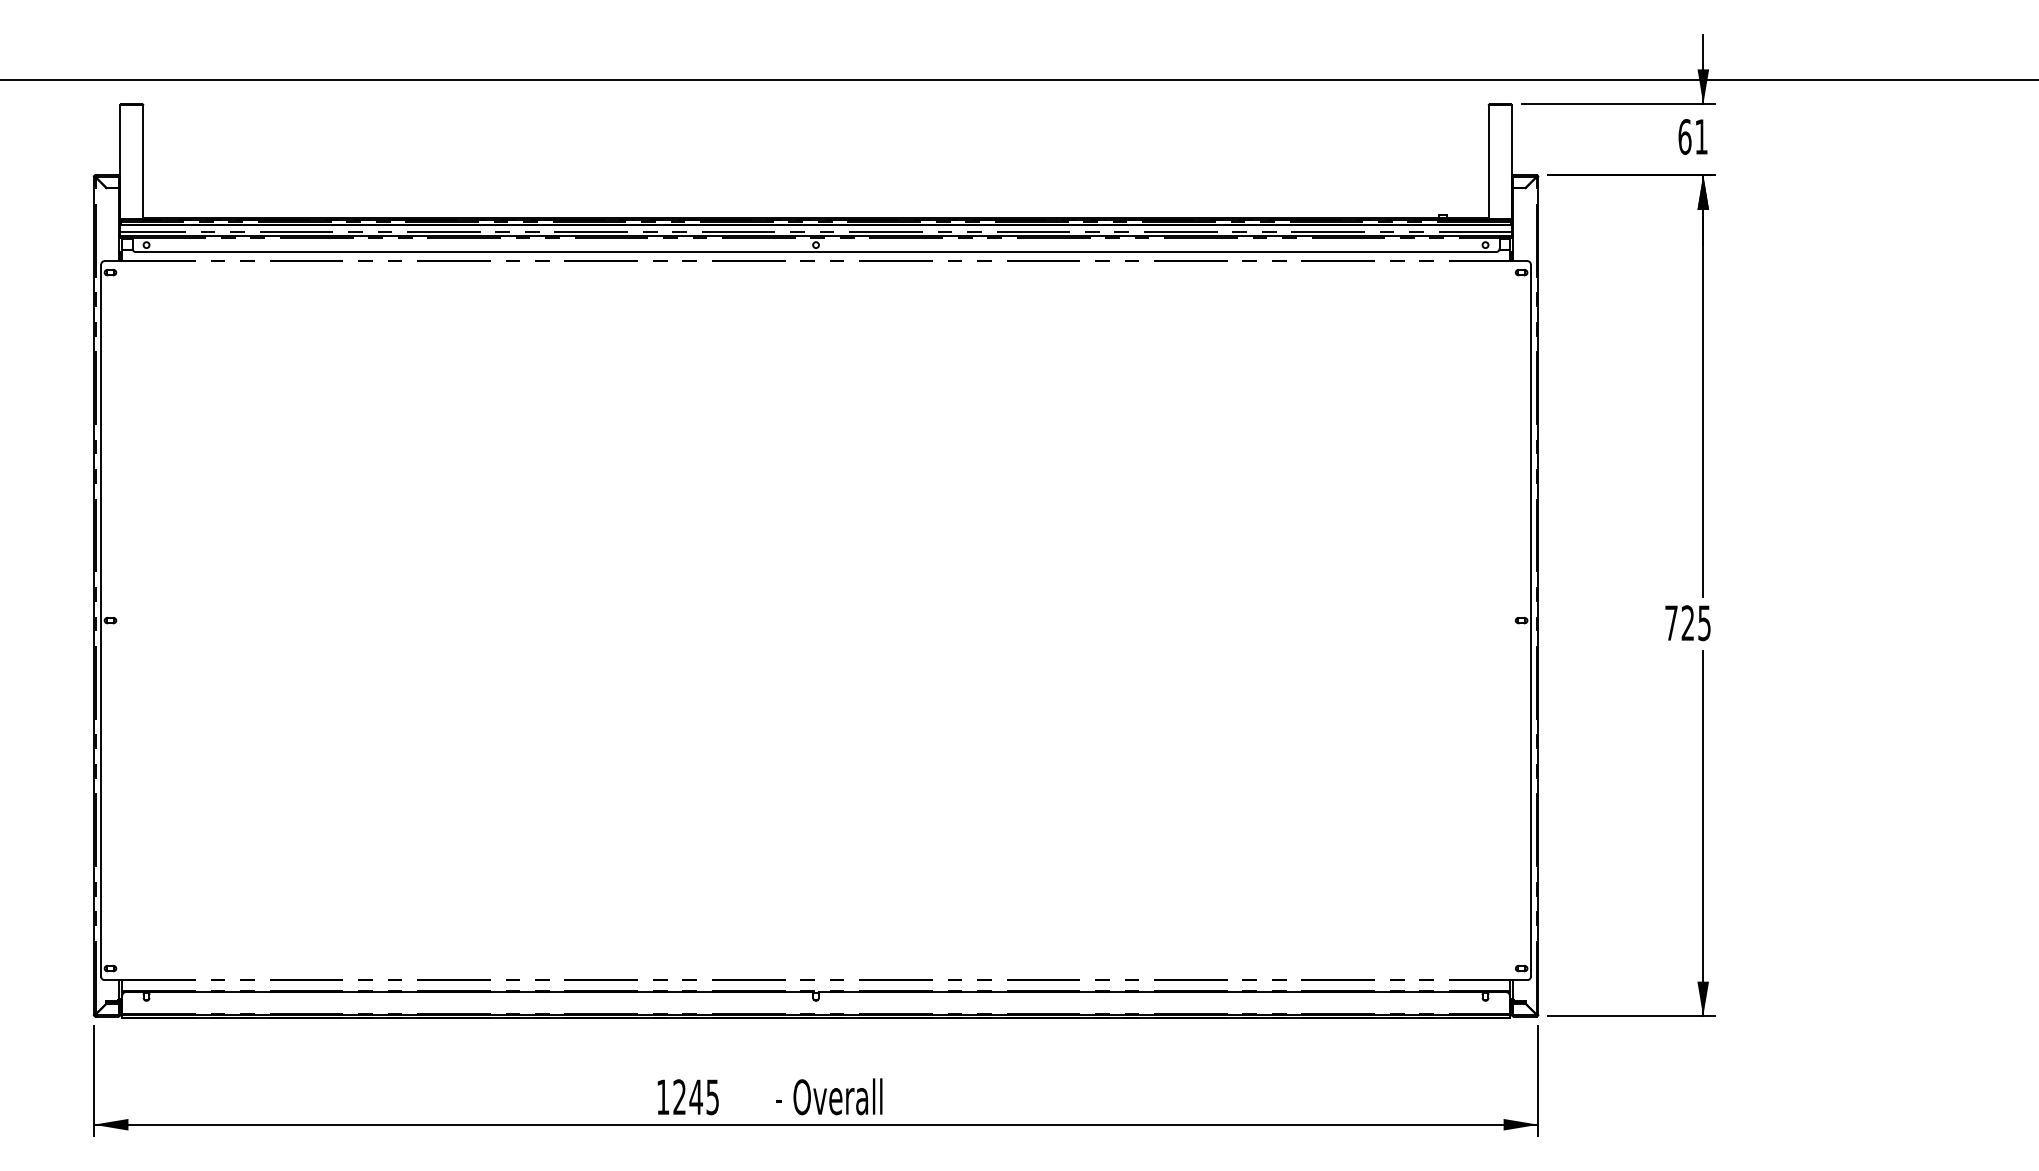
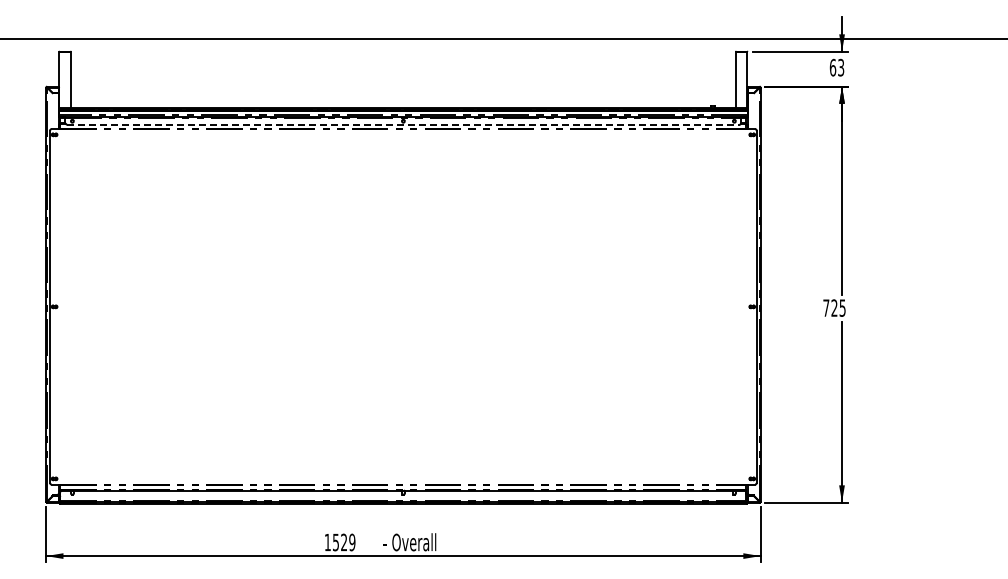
text: (1702, 136) -> (841, 67), 61 -> 63
line: (816, 251) -> (403, 124), solid -> dashed
text: (696, 1097) -> (344, 542), 1245 -> 1529

